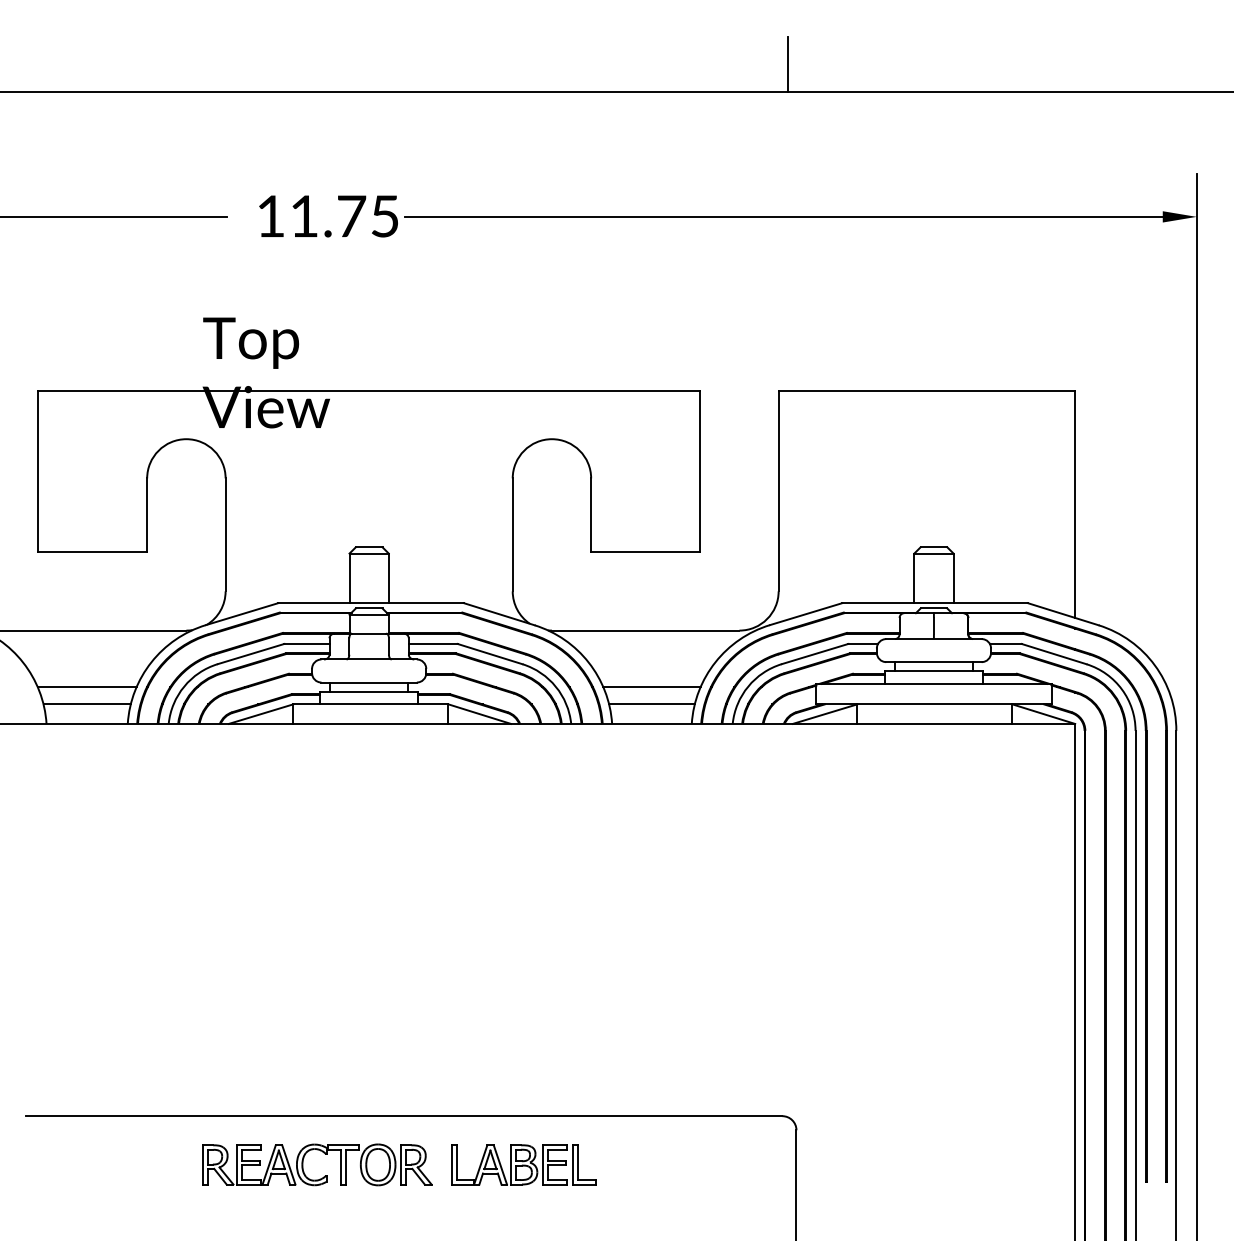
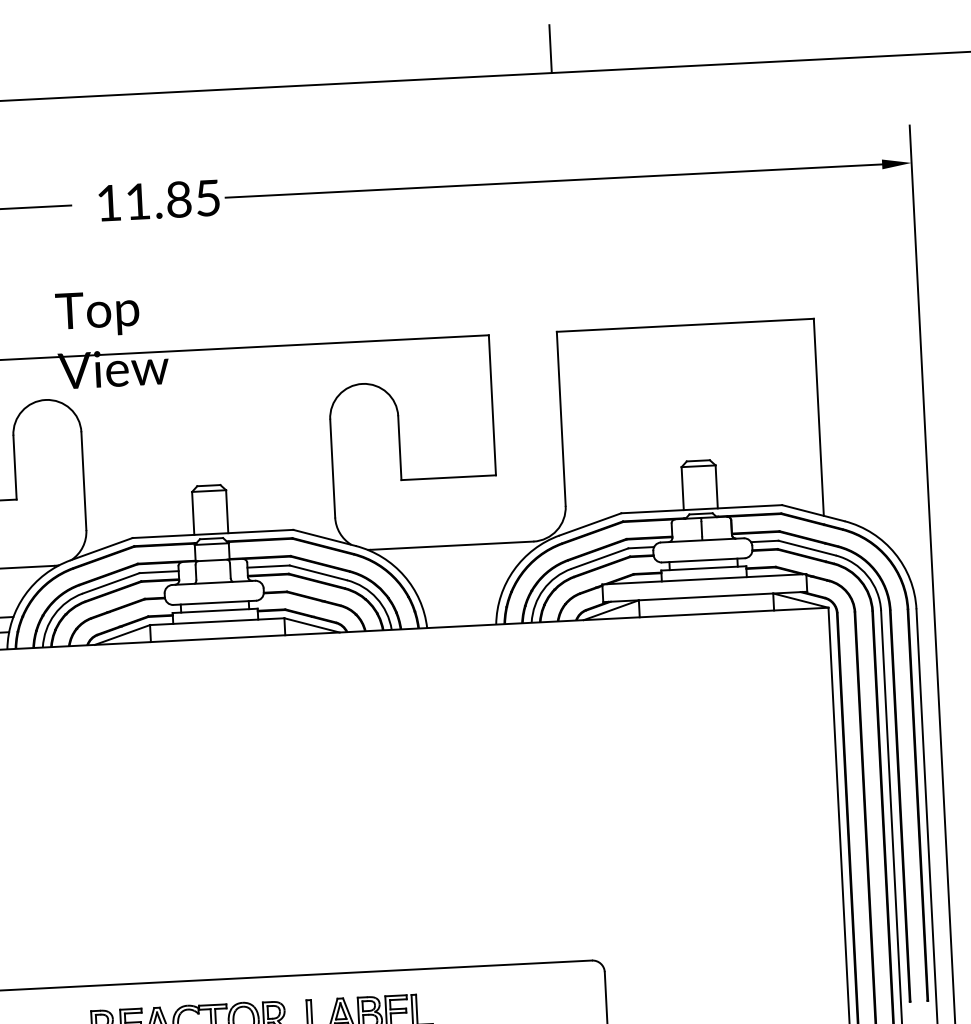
text: (351, 216) -> (179, 199), 11.75 -> 11.85
line: (651, 687) -> (459, 594), removed
line: (651, 704) -> (460, 609), removed

